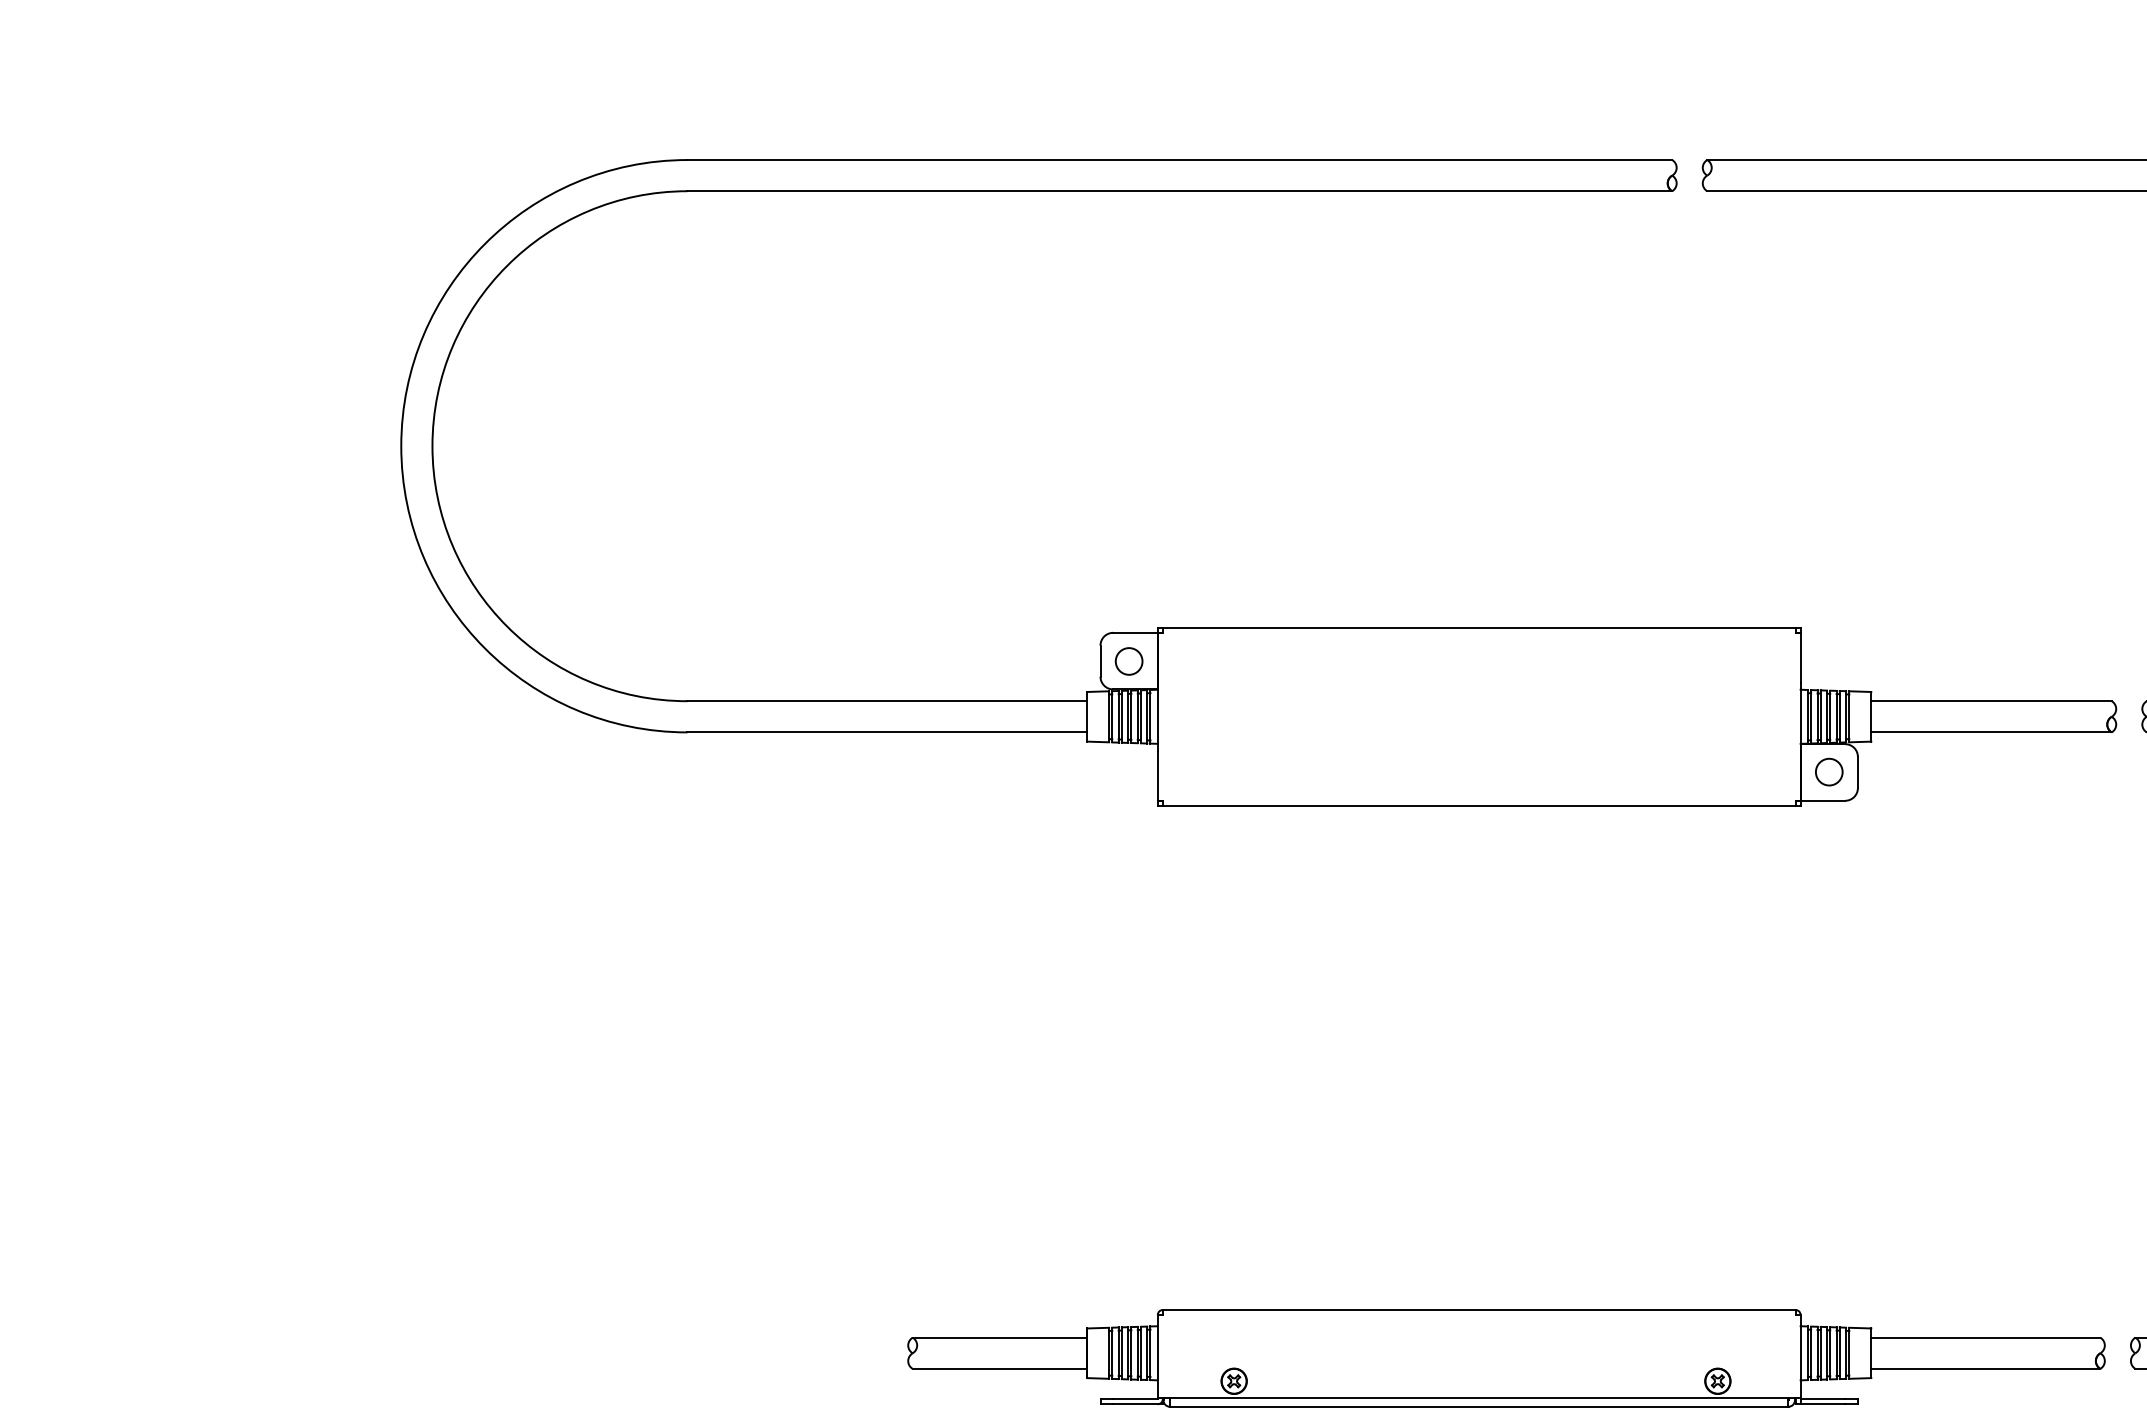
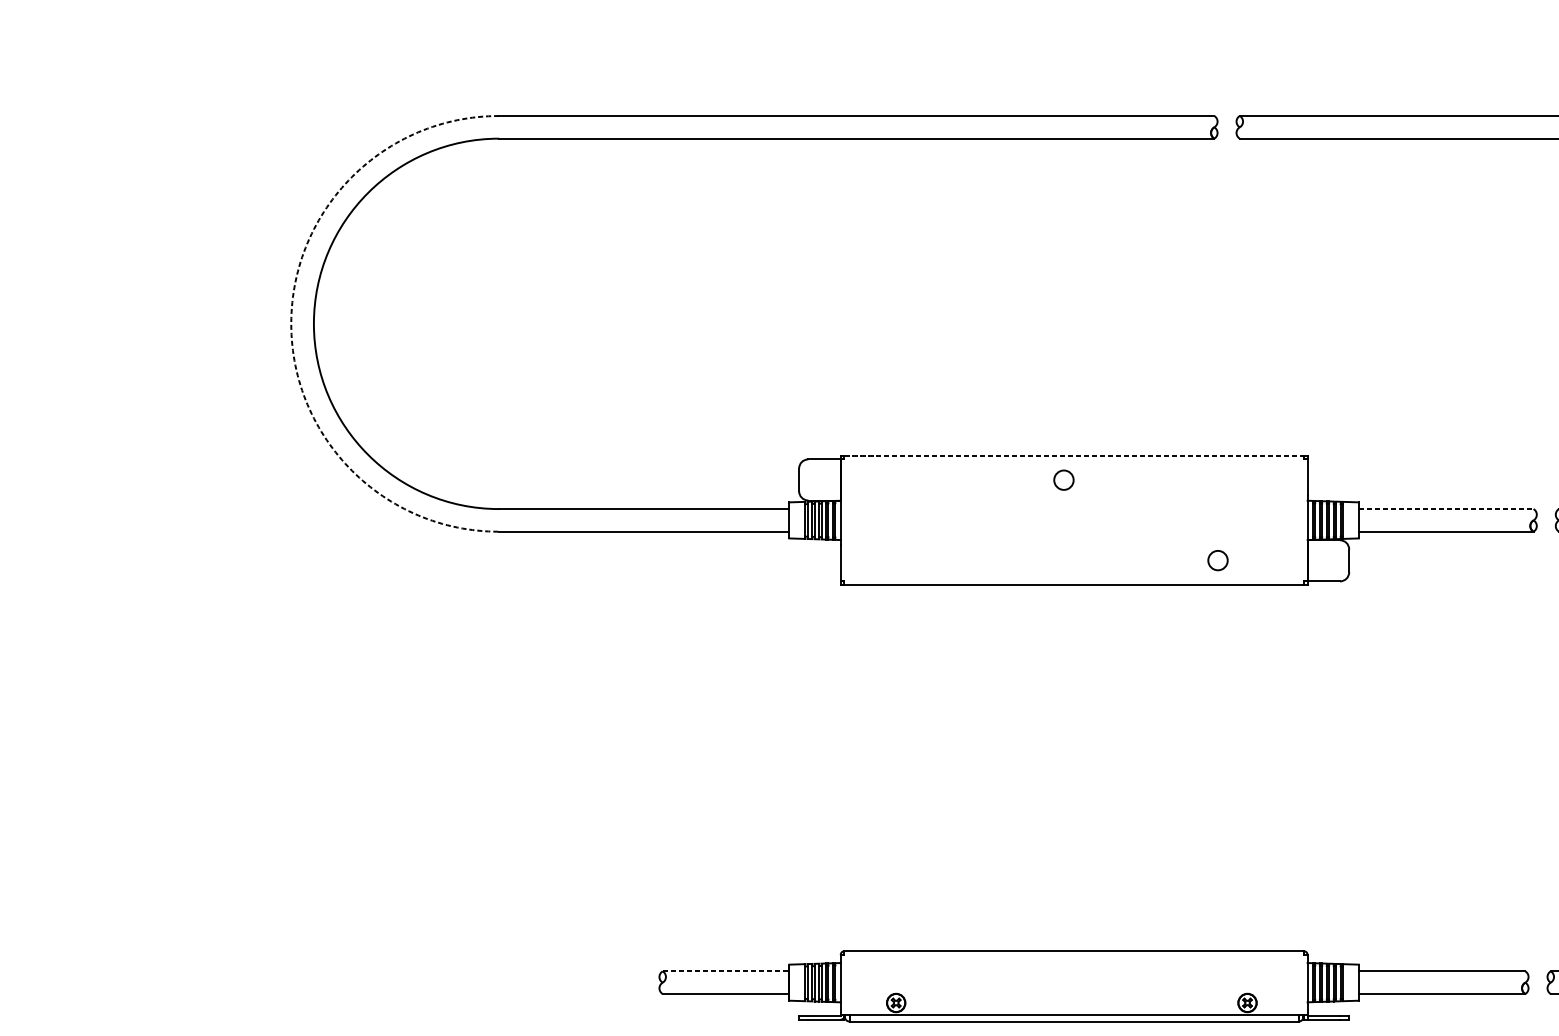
arc: (401, 446) -> (291, 324), solid -> dashed
line: (1479, 627) -> (1074, 455), solid -> dashed
circle: (1128, 661) -> (1063, 480), moved
line: (1992, 701) -> (1446, 509), solid -> dashed
circle: (1829, 771) -> (1218, 560), moved
line: (1000, 1337) -> (726, 971), solid -> dashed

